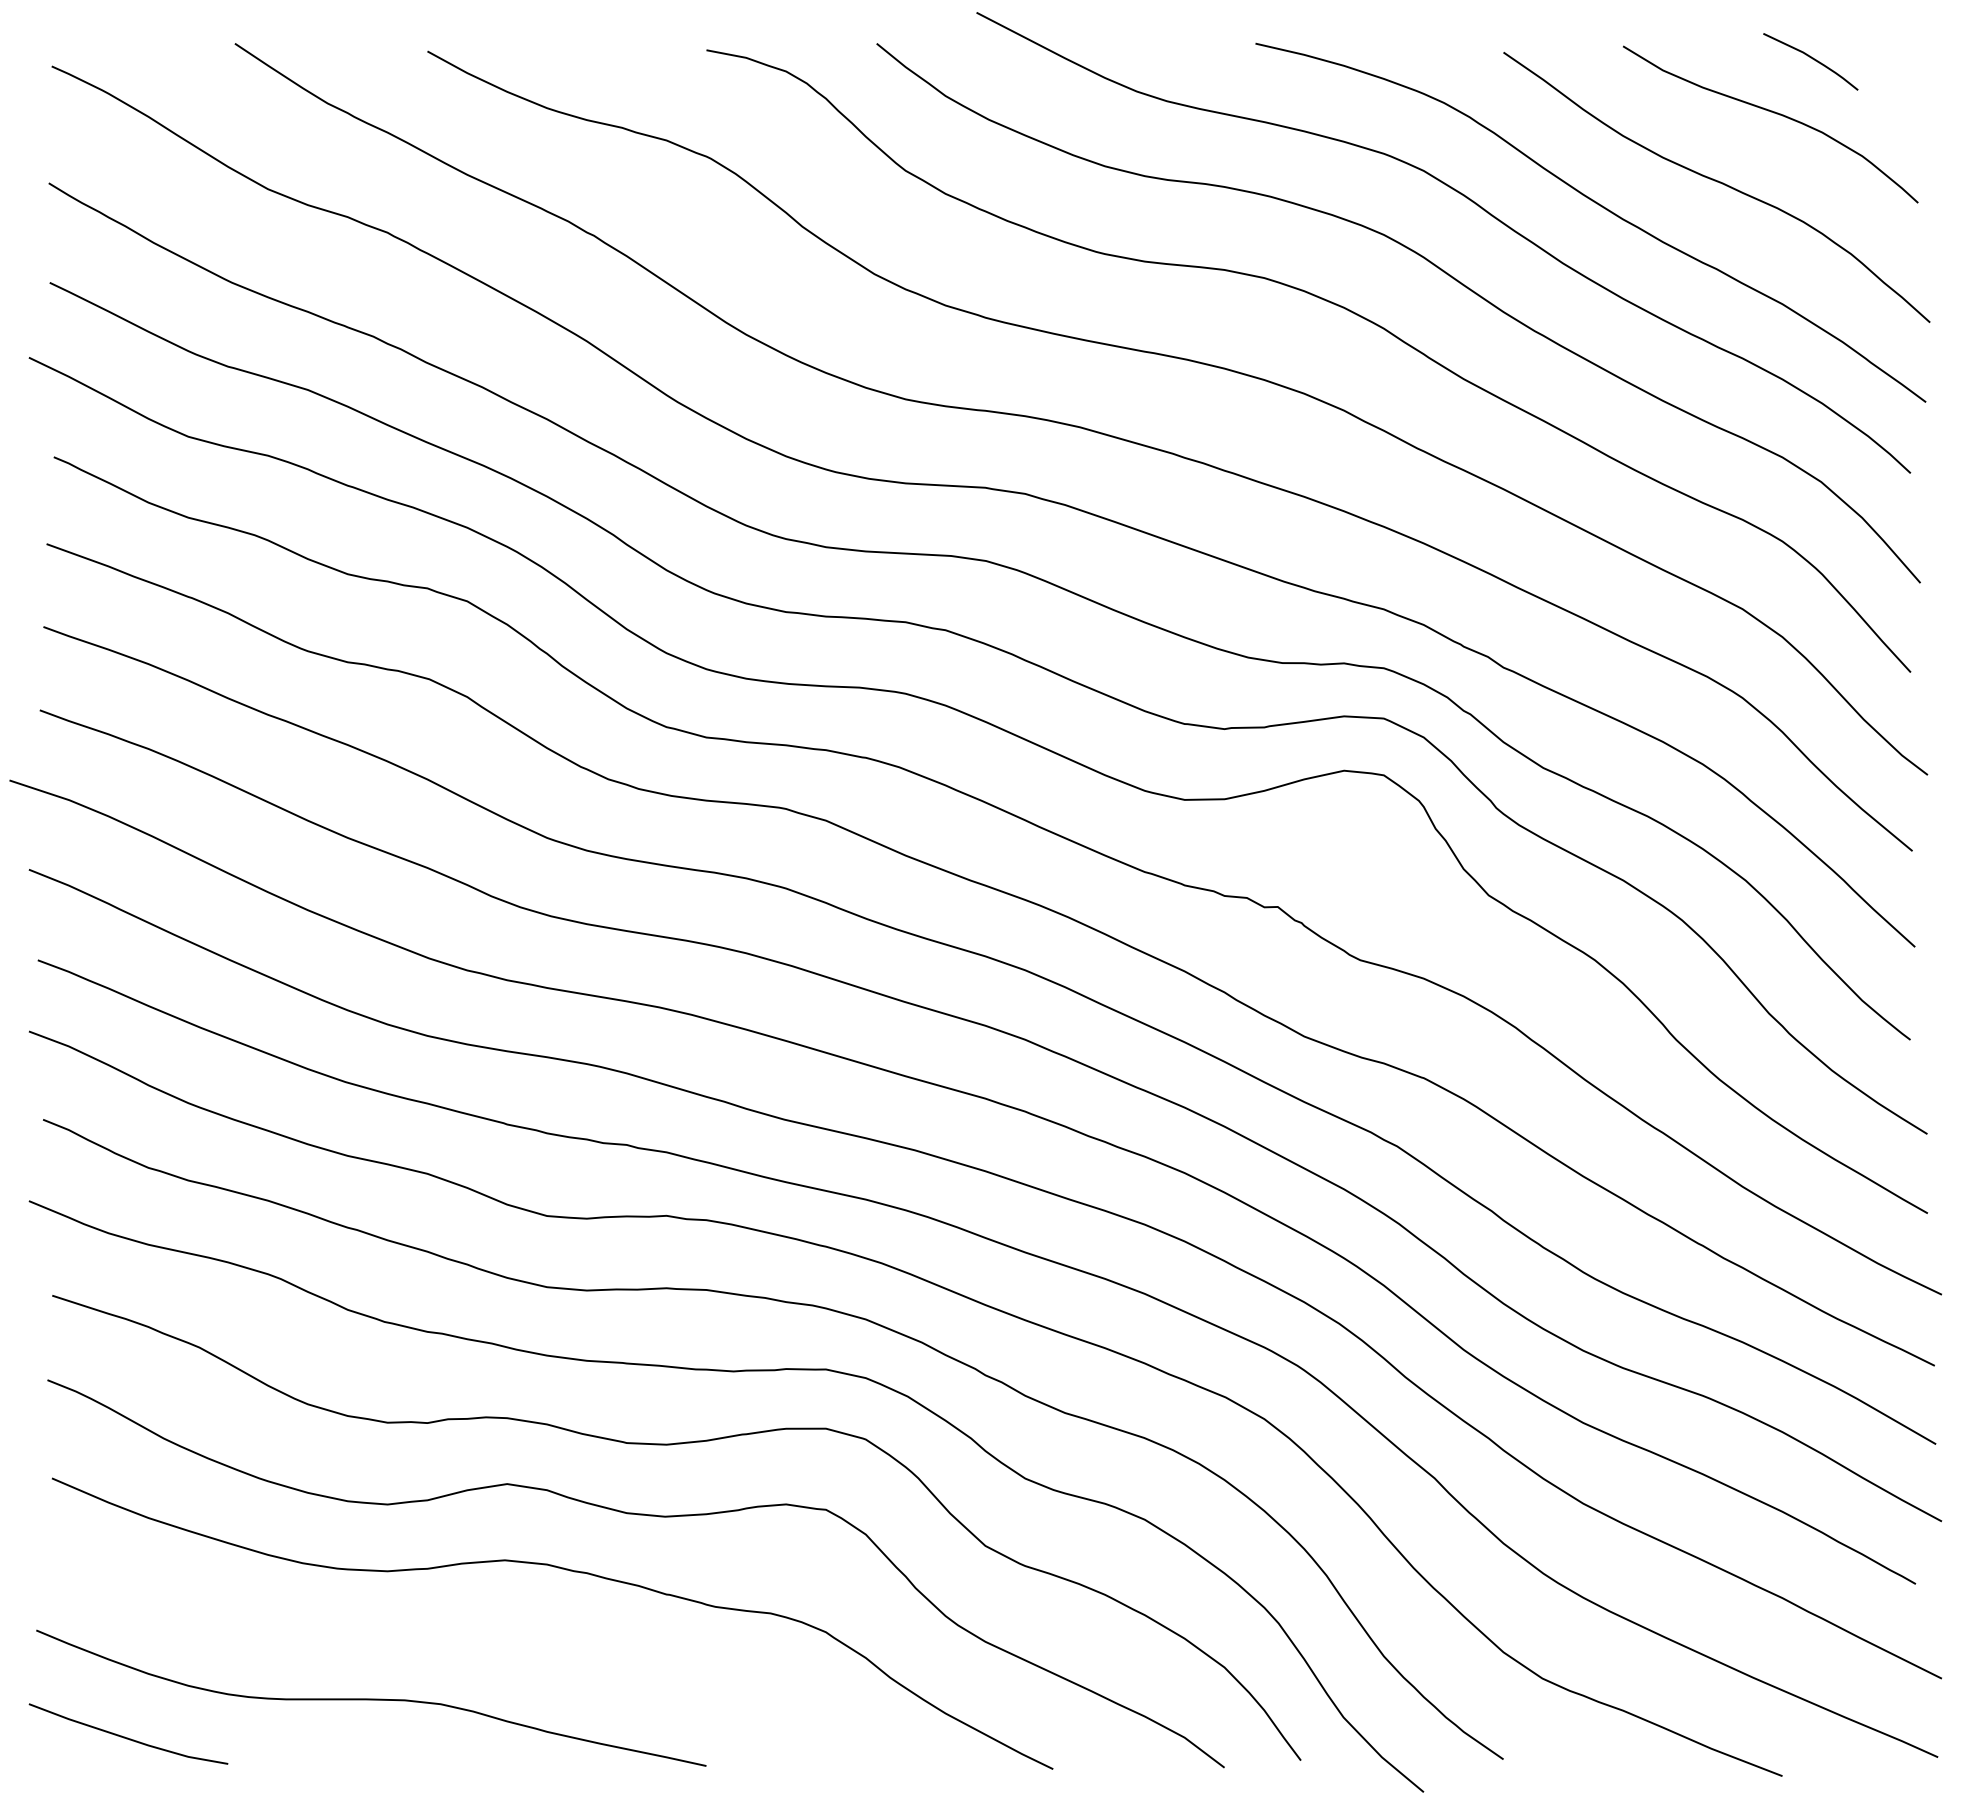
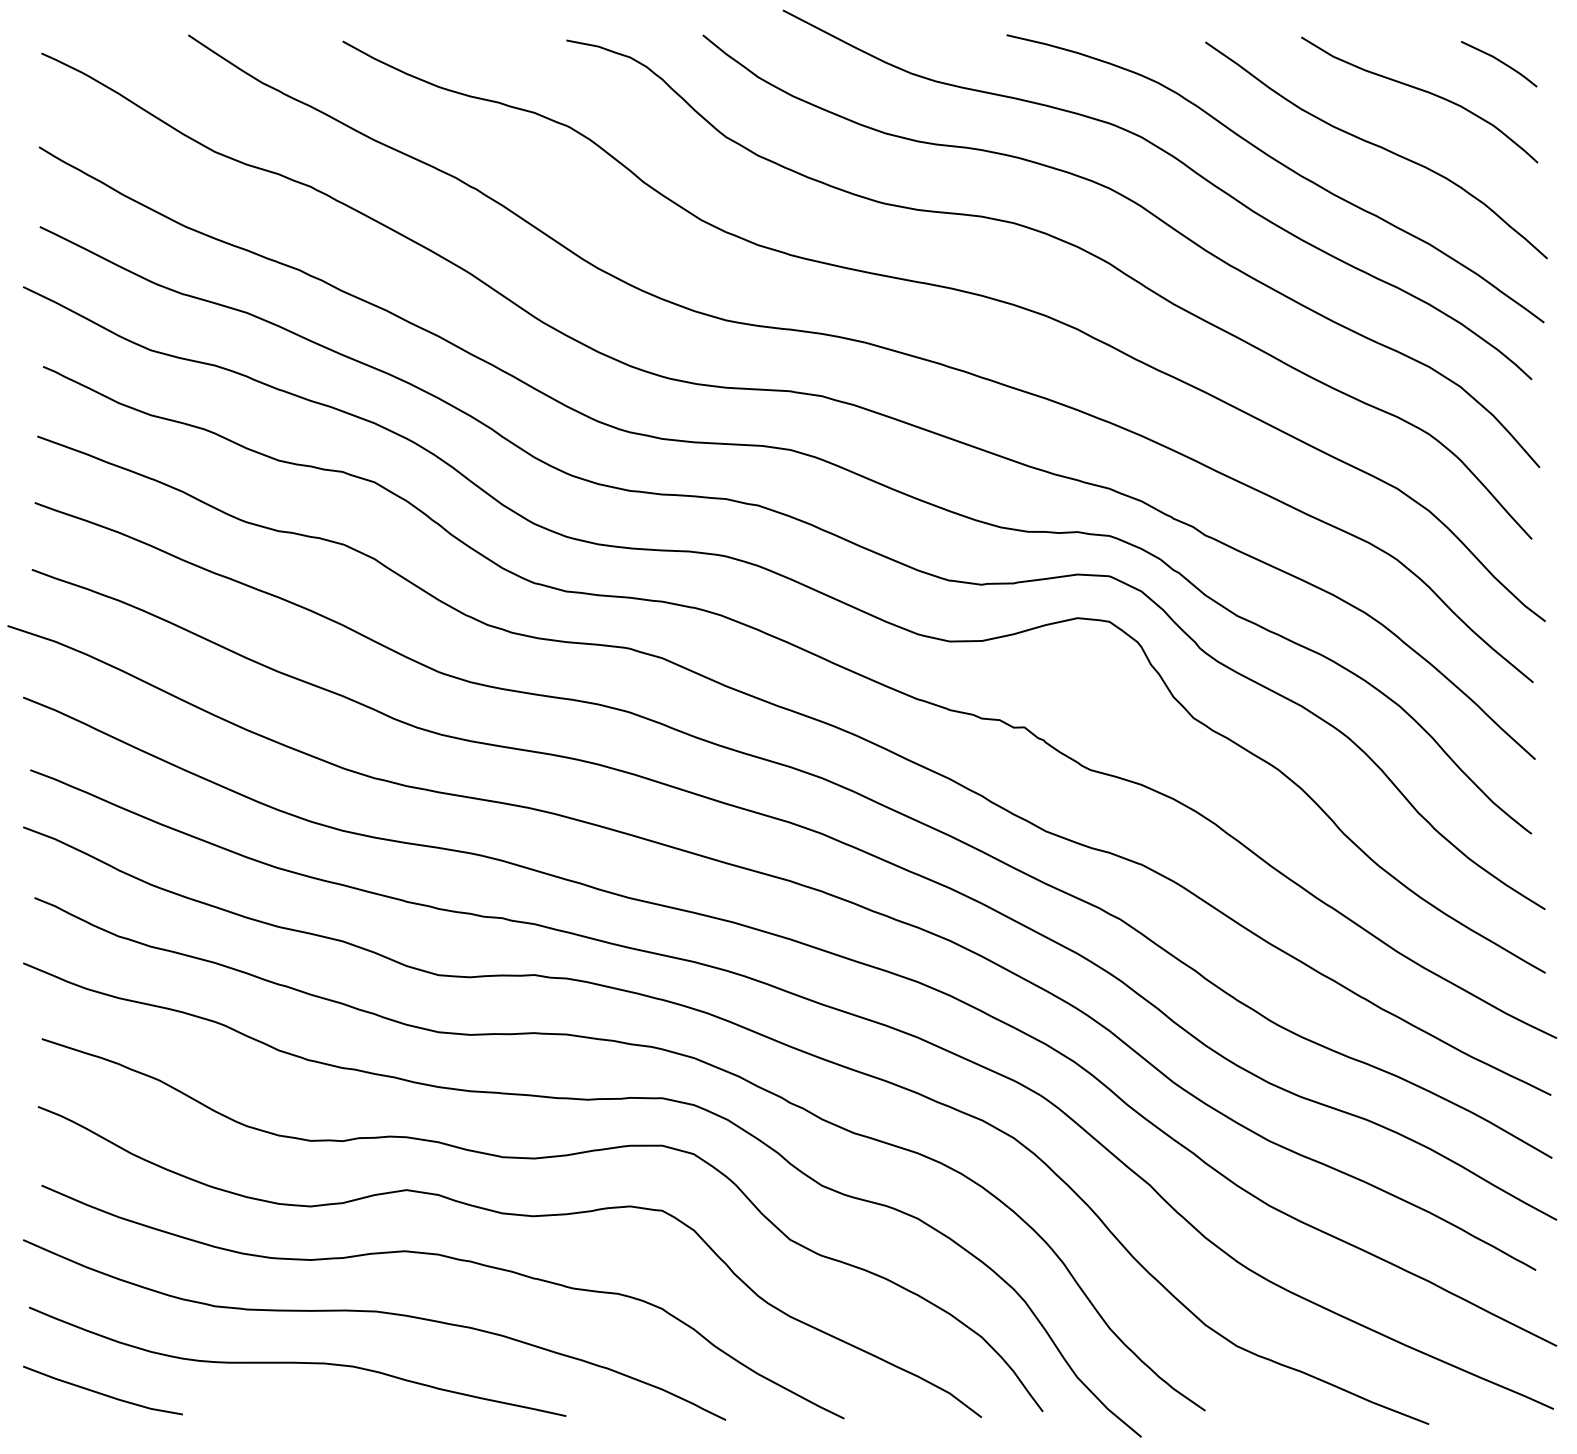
curve: (1812, 59) -> (1500, 62), moved
curve: (466, 1636) -> (373, 1312), added

